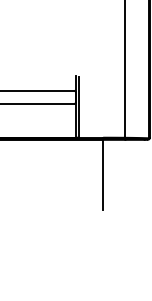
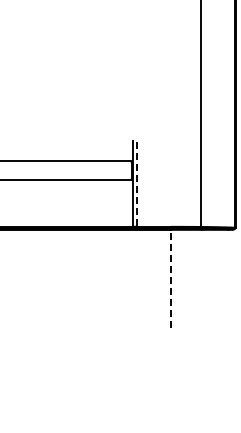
line: (79, 108) -> (137, 185), solid -> dashed
line: (103, 174) -> (170, 277), solid -> dashed

